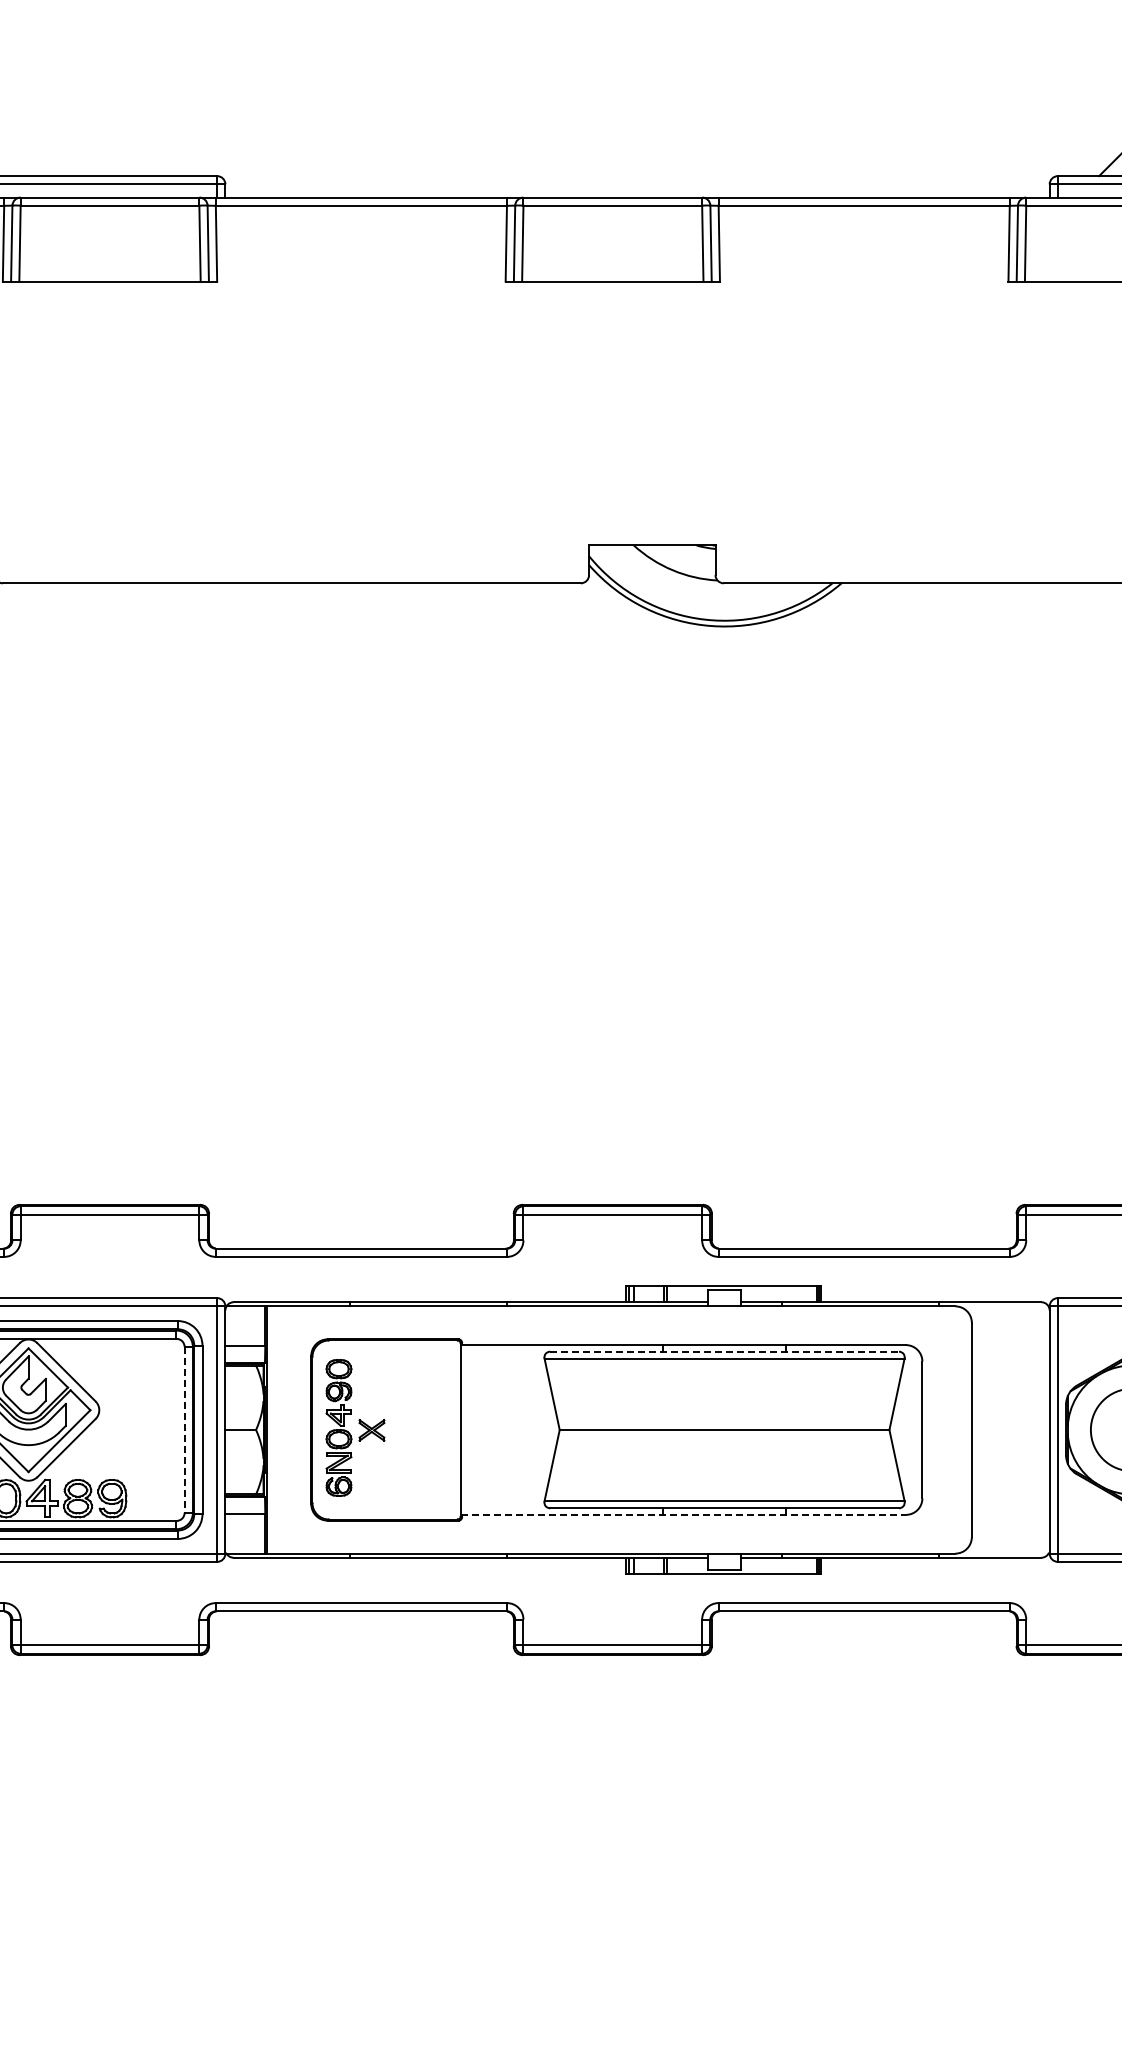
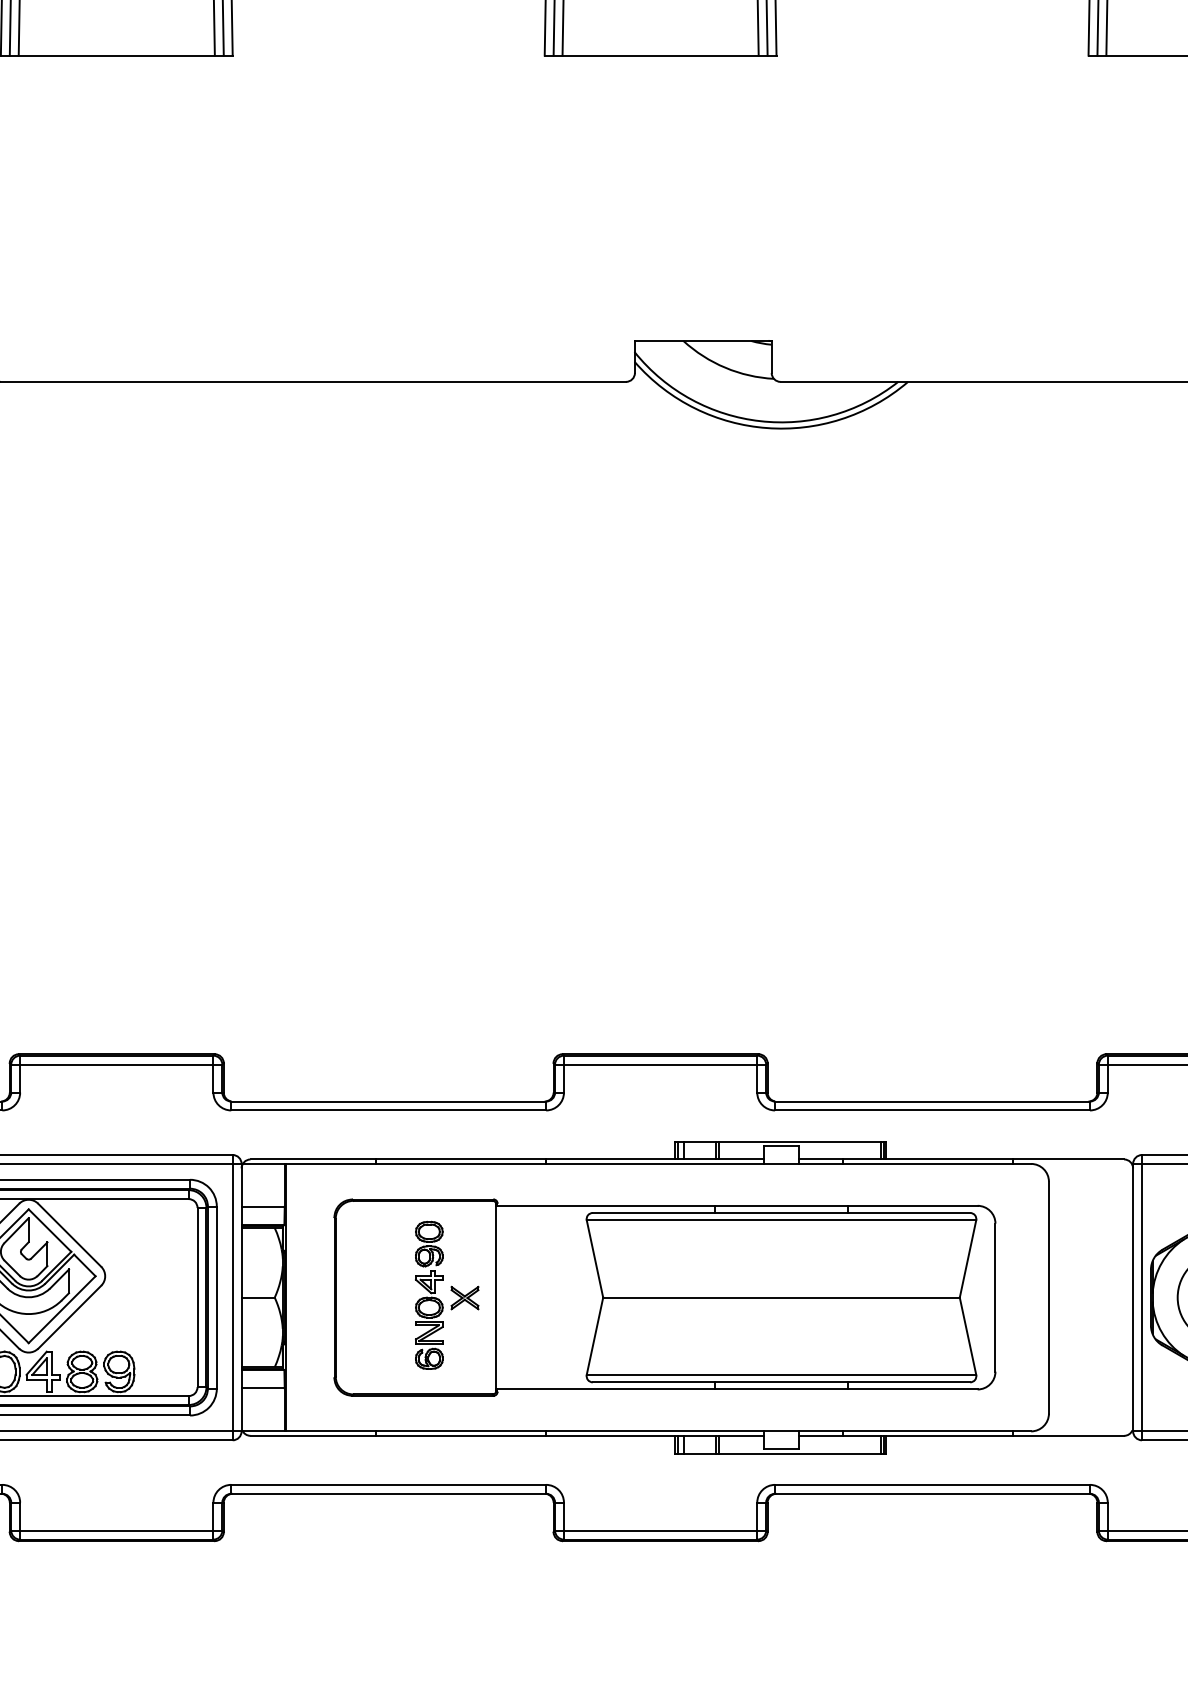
line: (725, 1351) -> (782, 1212), dashed -> solid
part: (355, 1427) -> (447, 1294), moved
line: (184, 1429) -> (197, 1297), dashed -> solid
line: (683, 1514) -> (737, 1389), dashed -> solid

